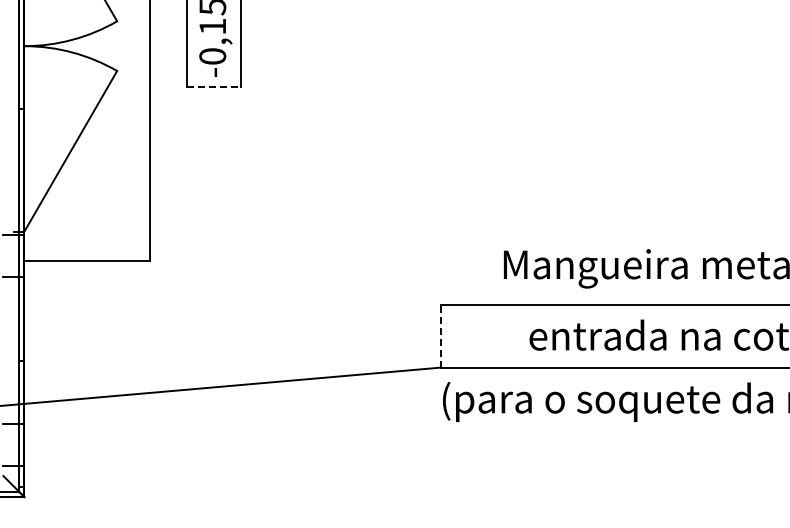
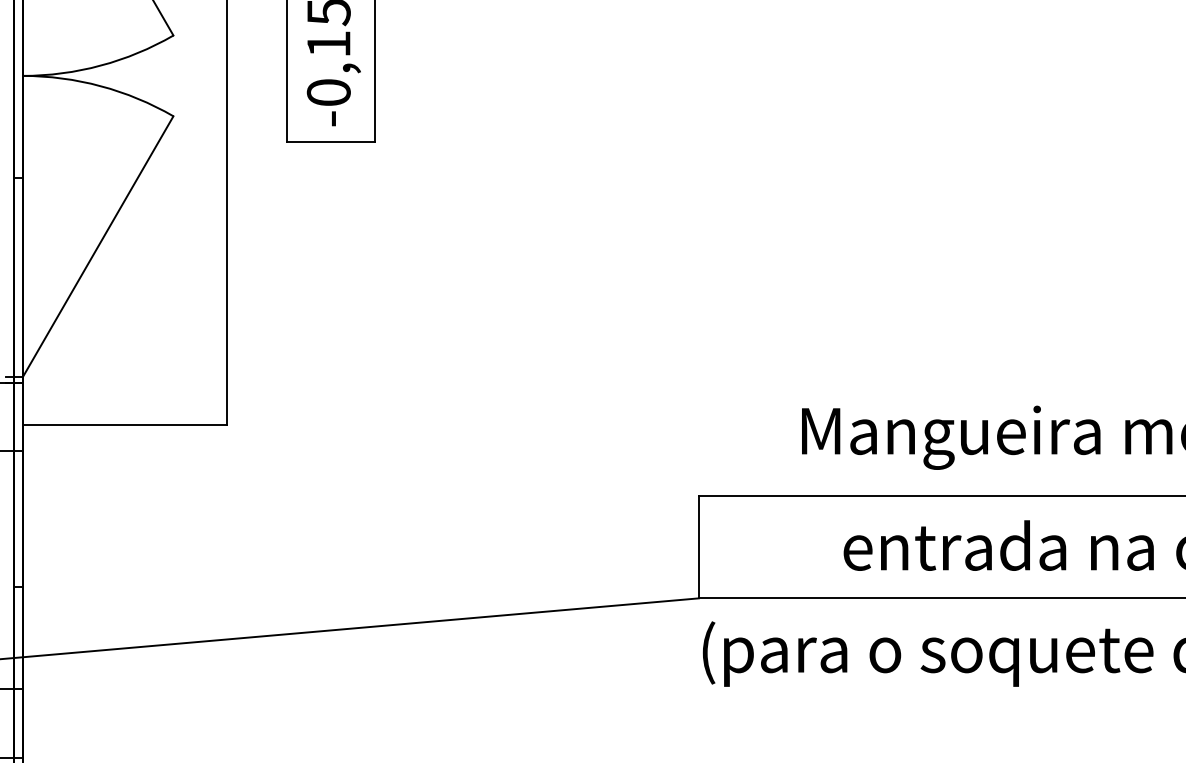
line: (214, 86) -> (331, 141), dashed -> solid
line: (440, 335) -> (698, 546), dashed -> solid

